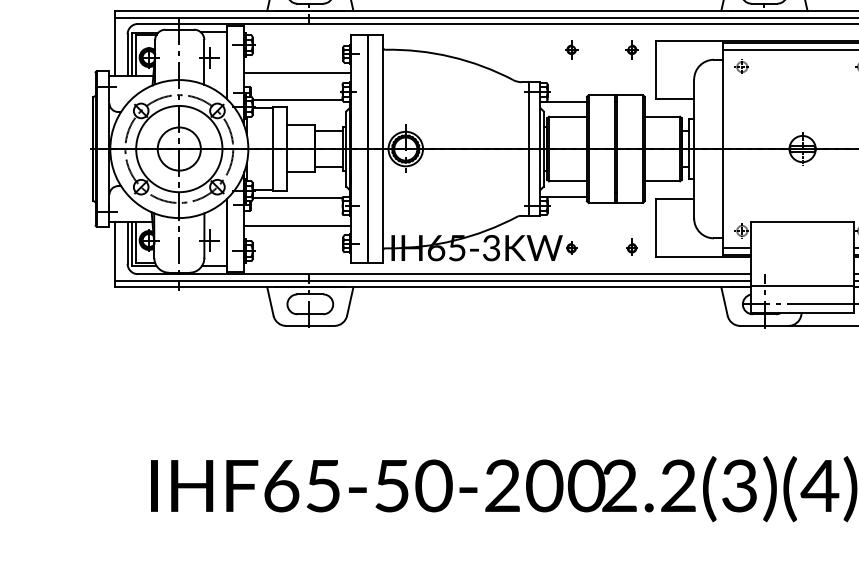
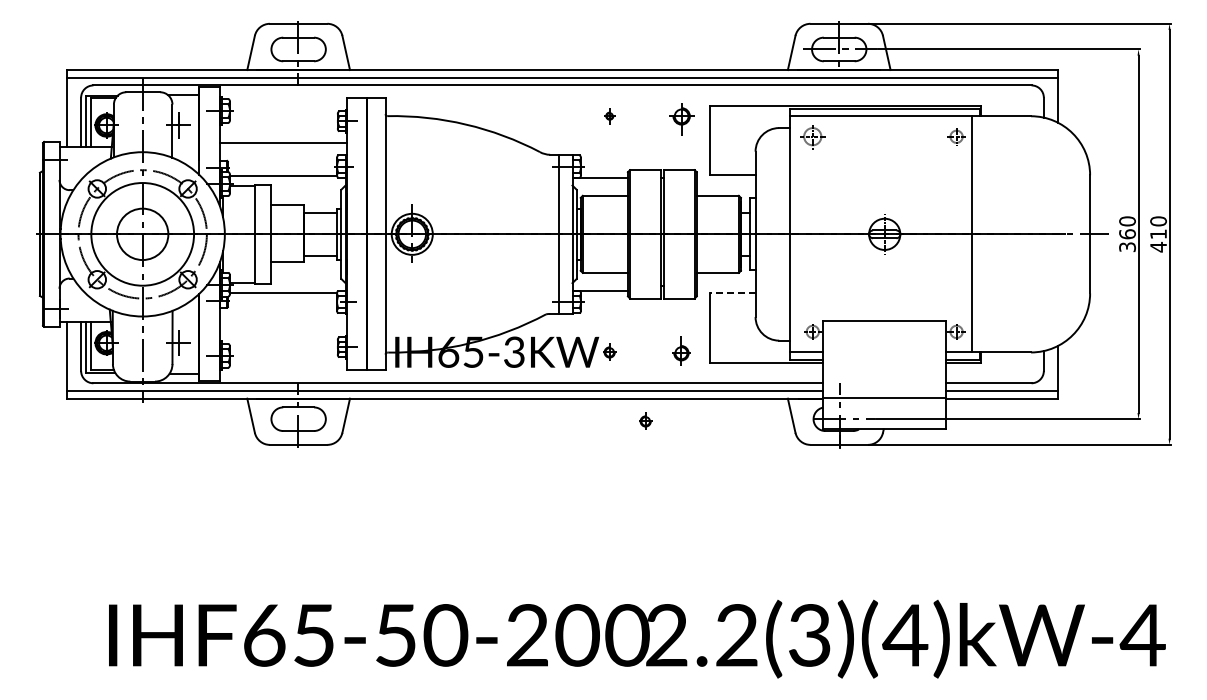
part: (571, 49) -> (609, 115), size x0.7
part: (631, 49) -> (681, 115), size x1.6
part: (741, 66) -> (812, 136), size x1.4
line: (674, 198) -> (732, 293), solid -> dashed
line: (296, 225) -> (282, 325), removed
part: (631, 246) -> (681, 350), size x1.4
part: (601, 305) -> (645, 420), added

